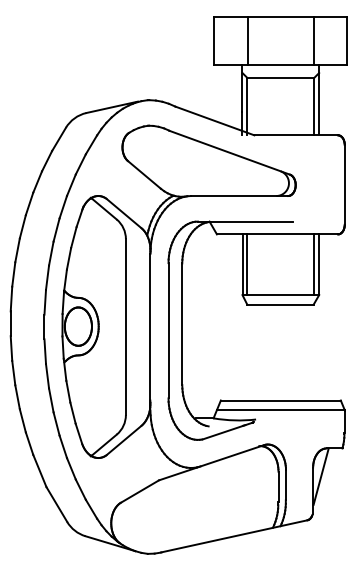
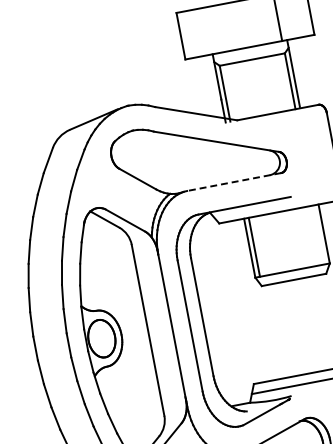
line: (247, 41) -> (213, 30), removed
line: (239, 196) -> (234, 182), solid -> dashed
line: (314, 264) -> (319, 234), removed

